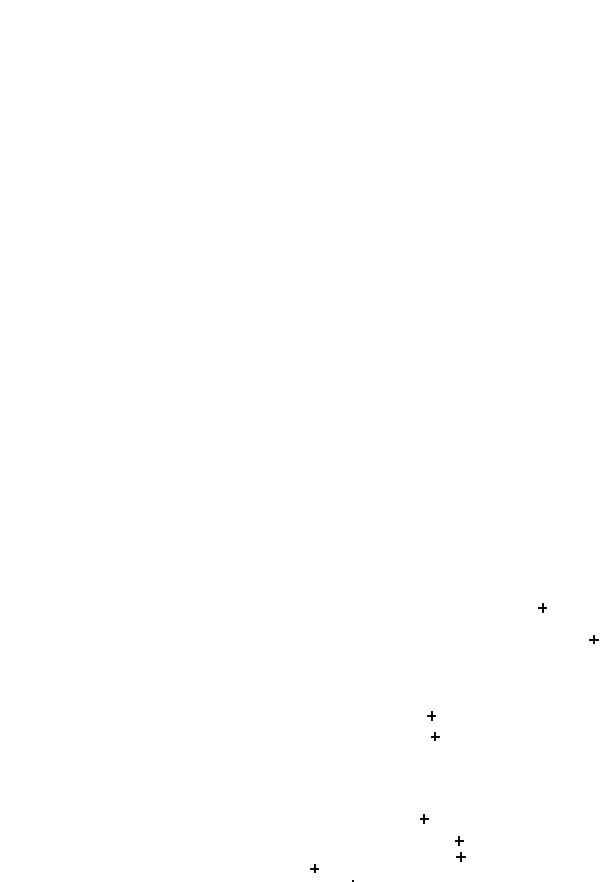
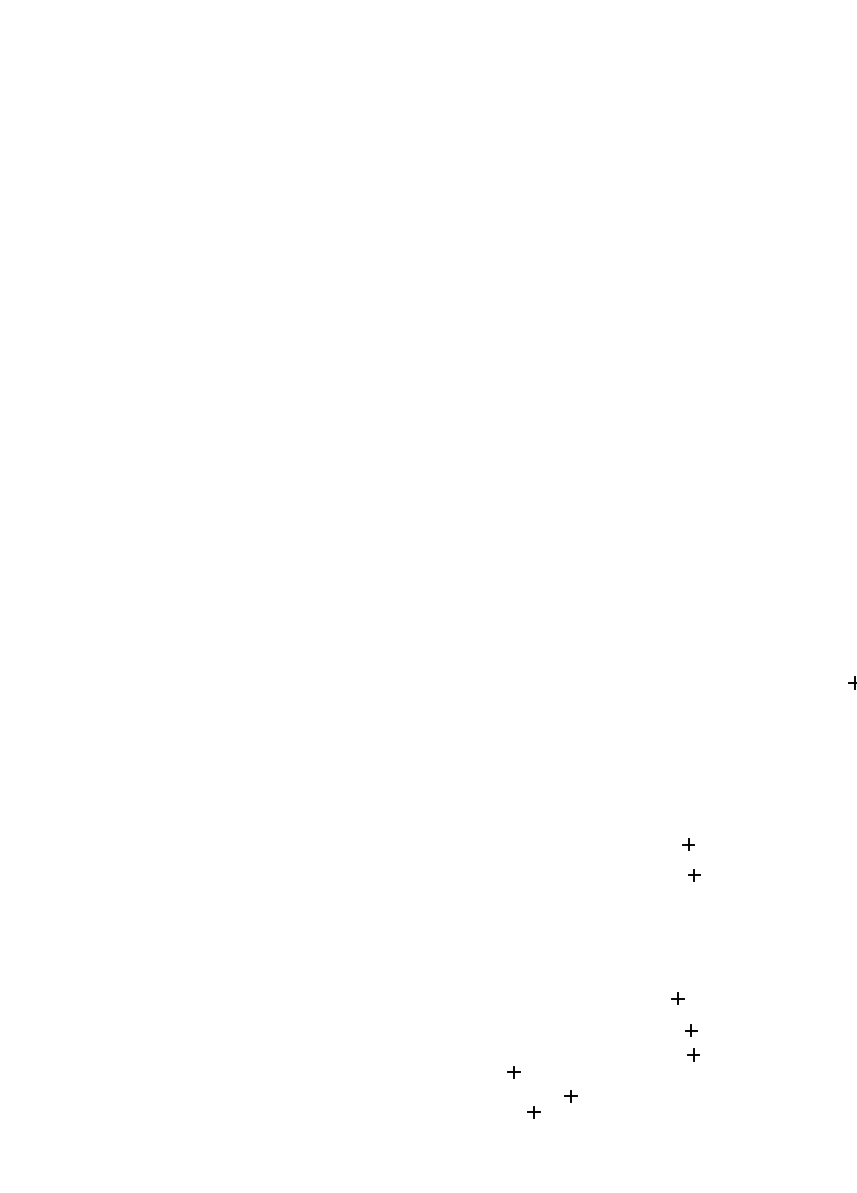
part: (460, 848) -> (693, 1042), moved

